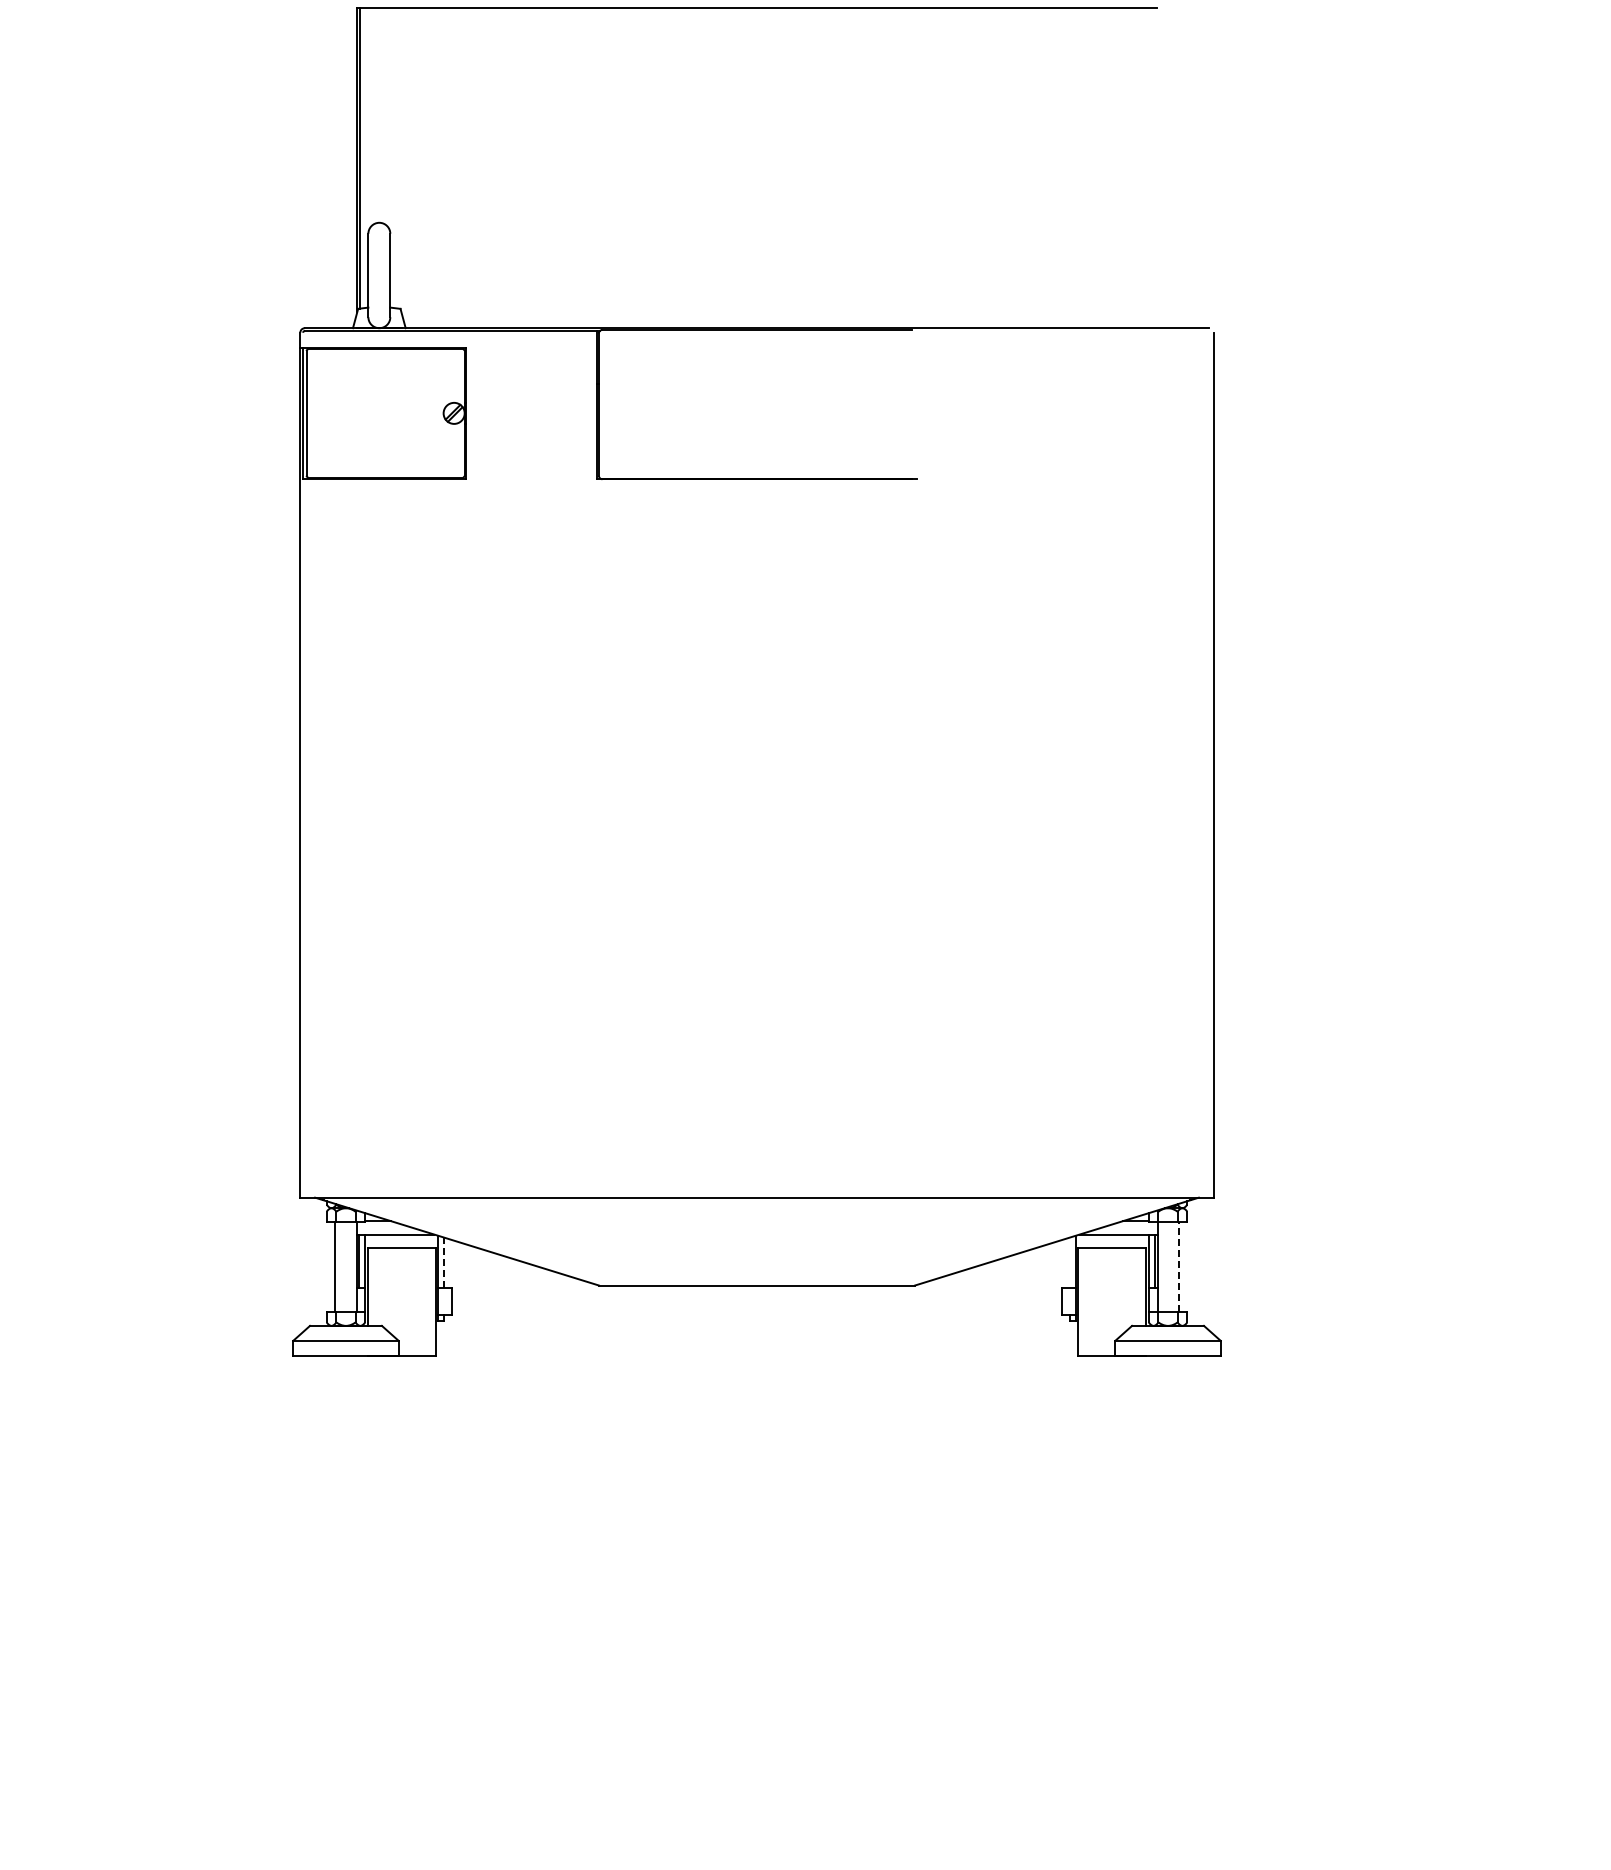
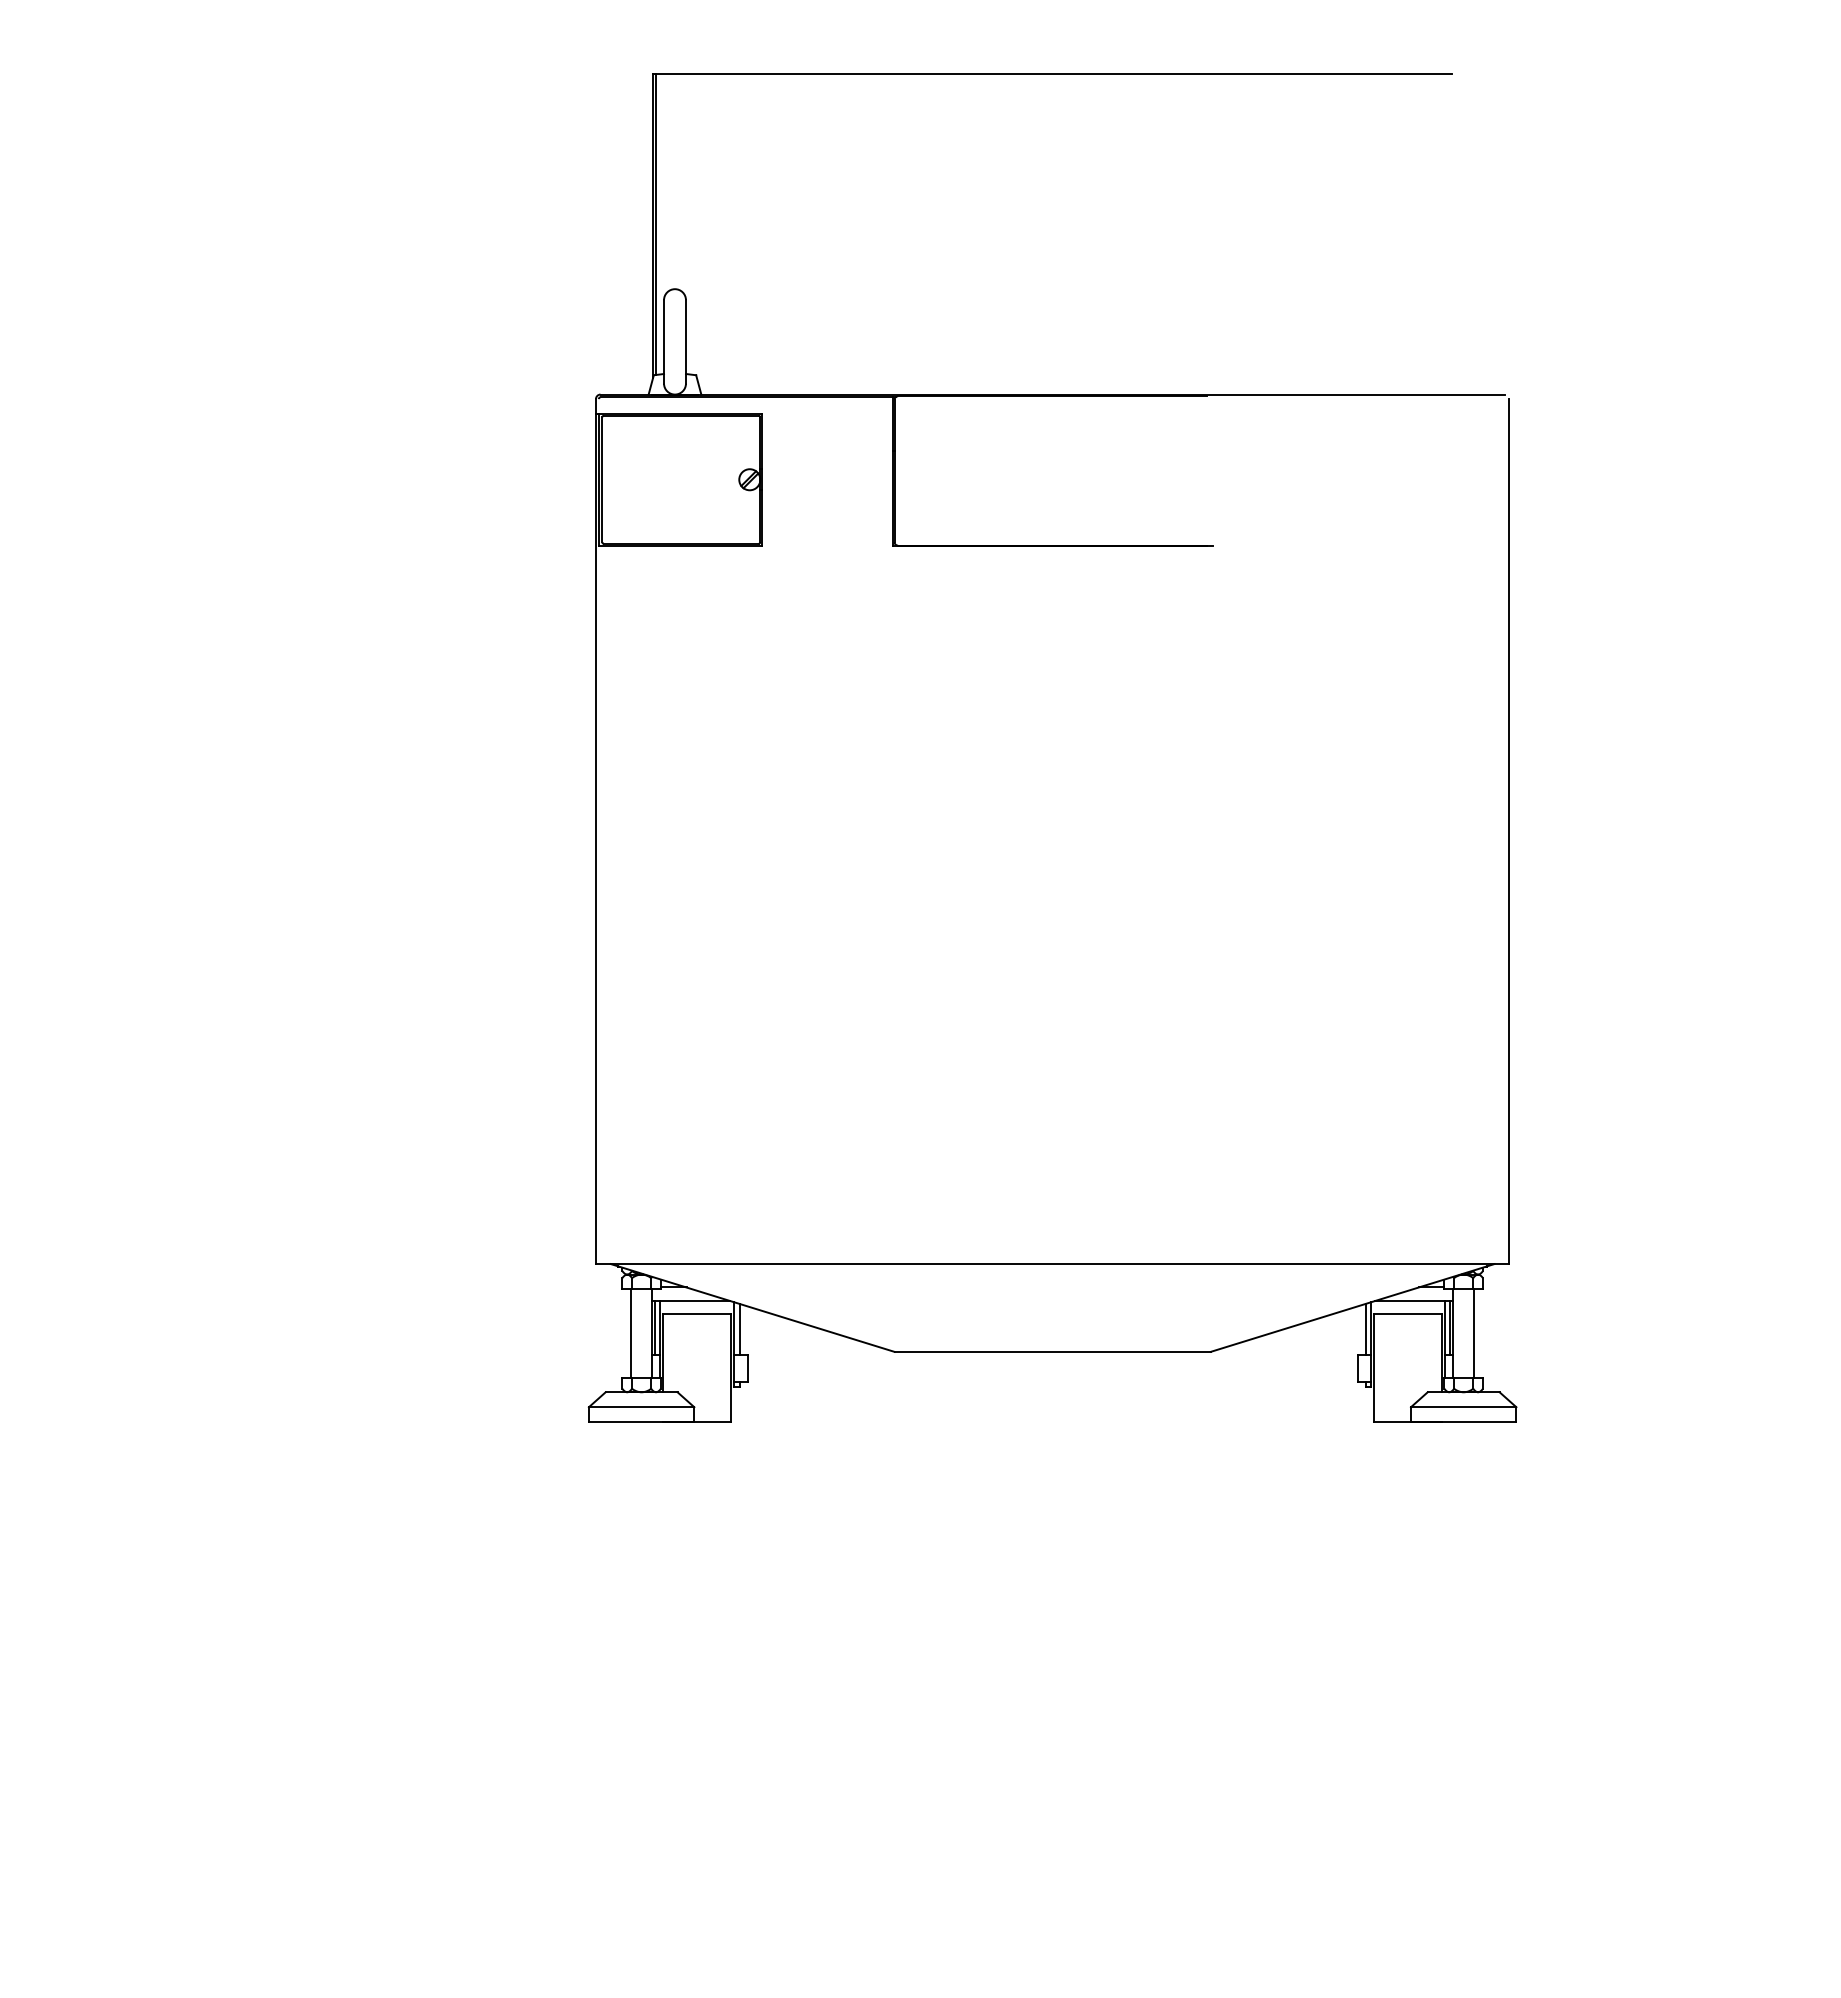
line: (443, 1262) -> (739, 1328), dashed -> solid
line: (1069, 1262) -> (1365, 1328), added
line: (1178, 1267) -> (1474, 1333), dashed -> solid

